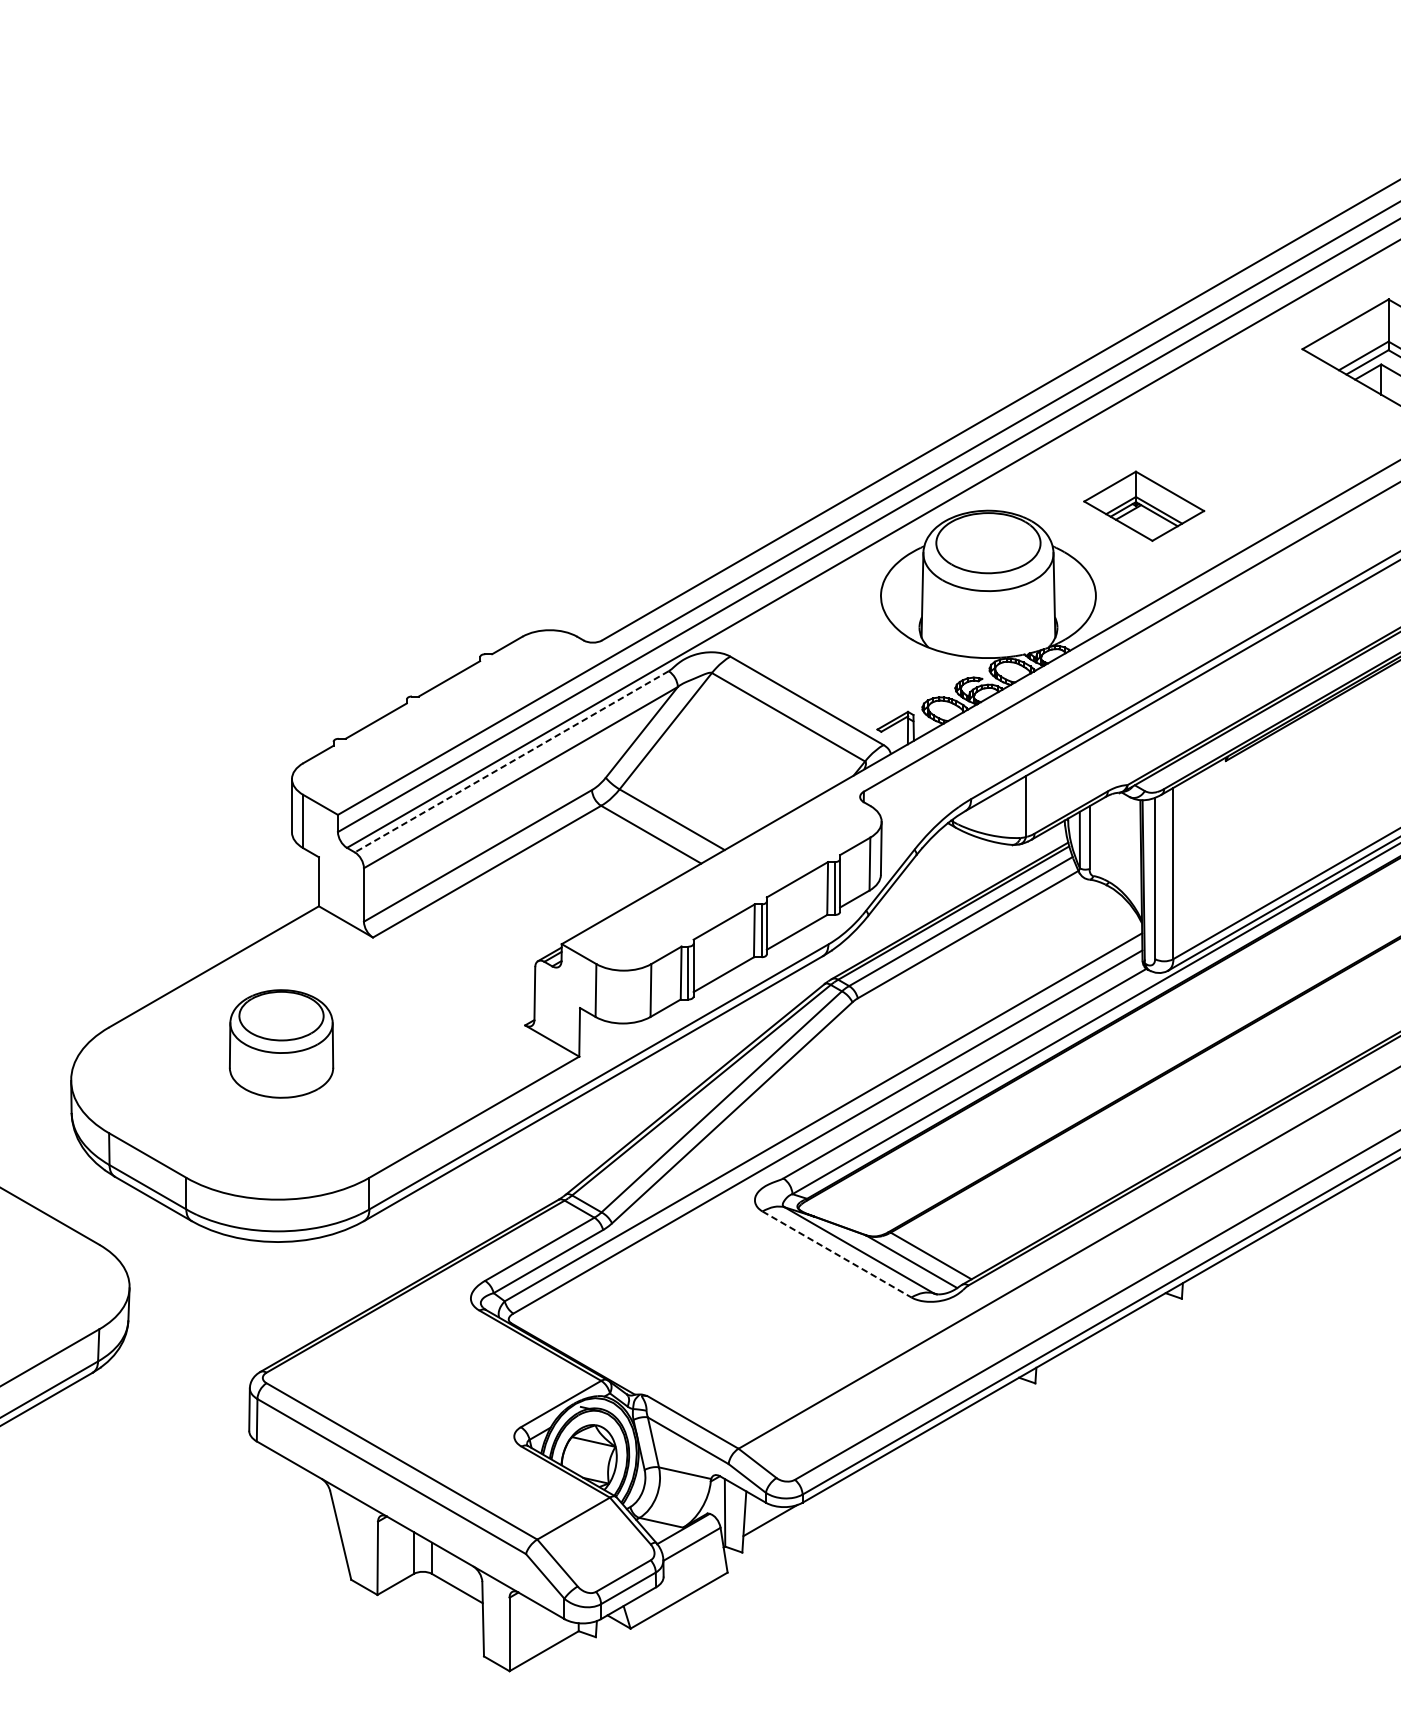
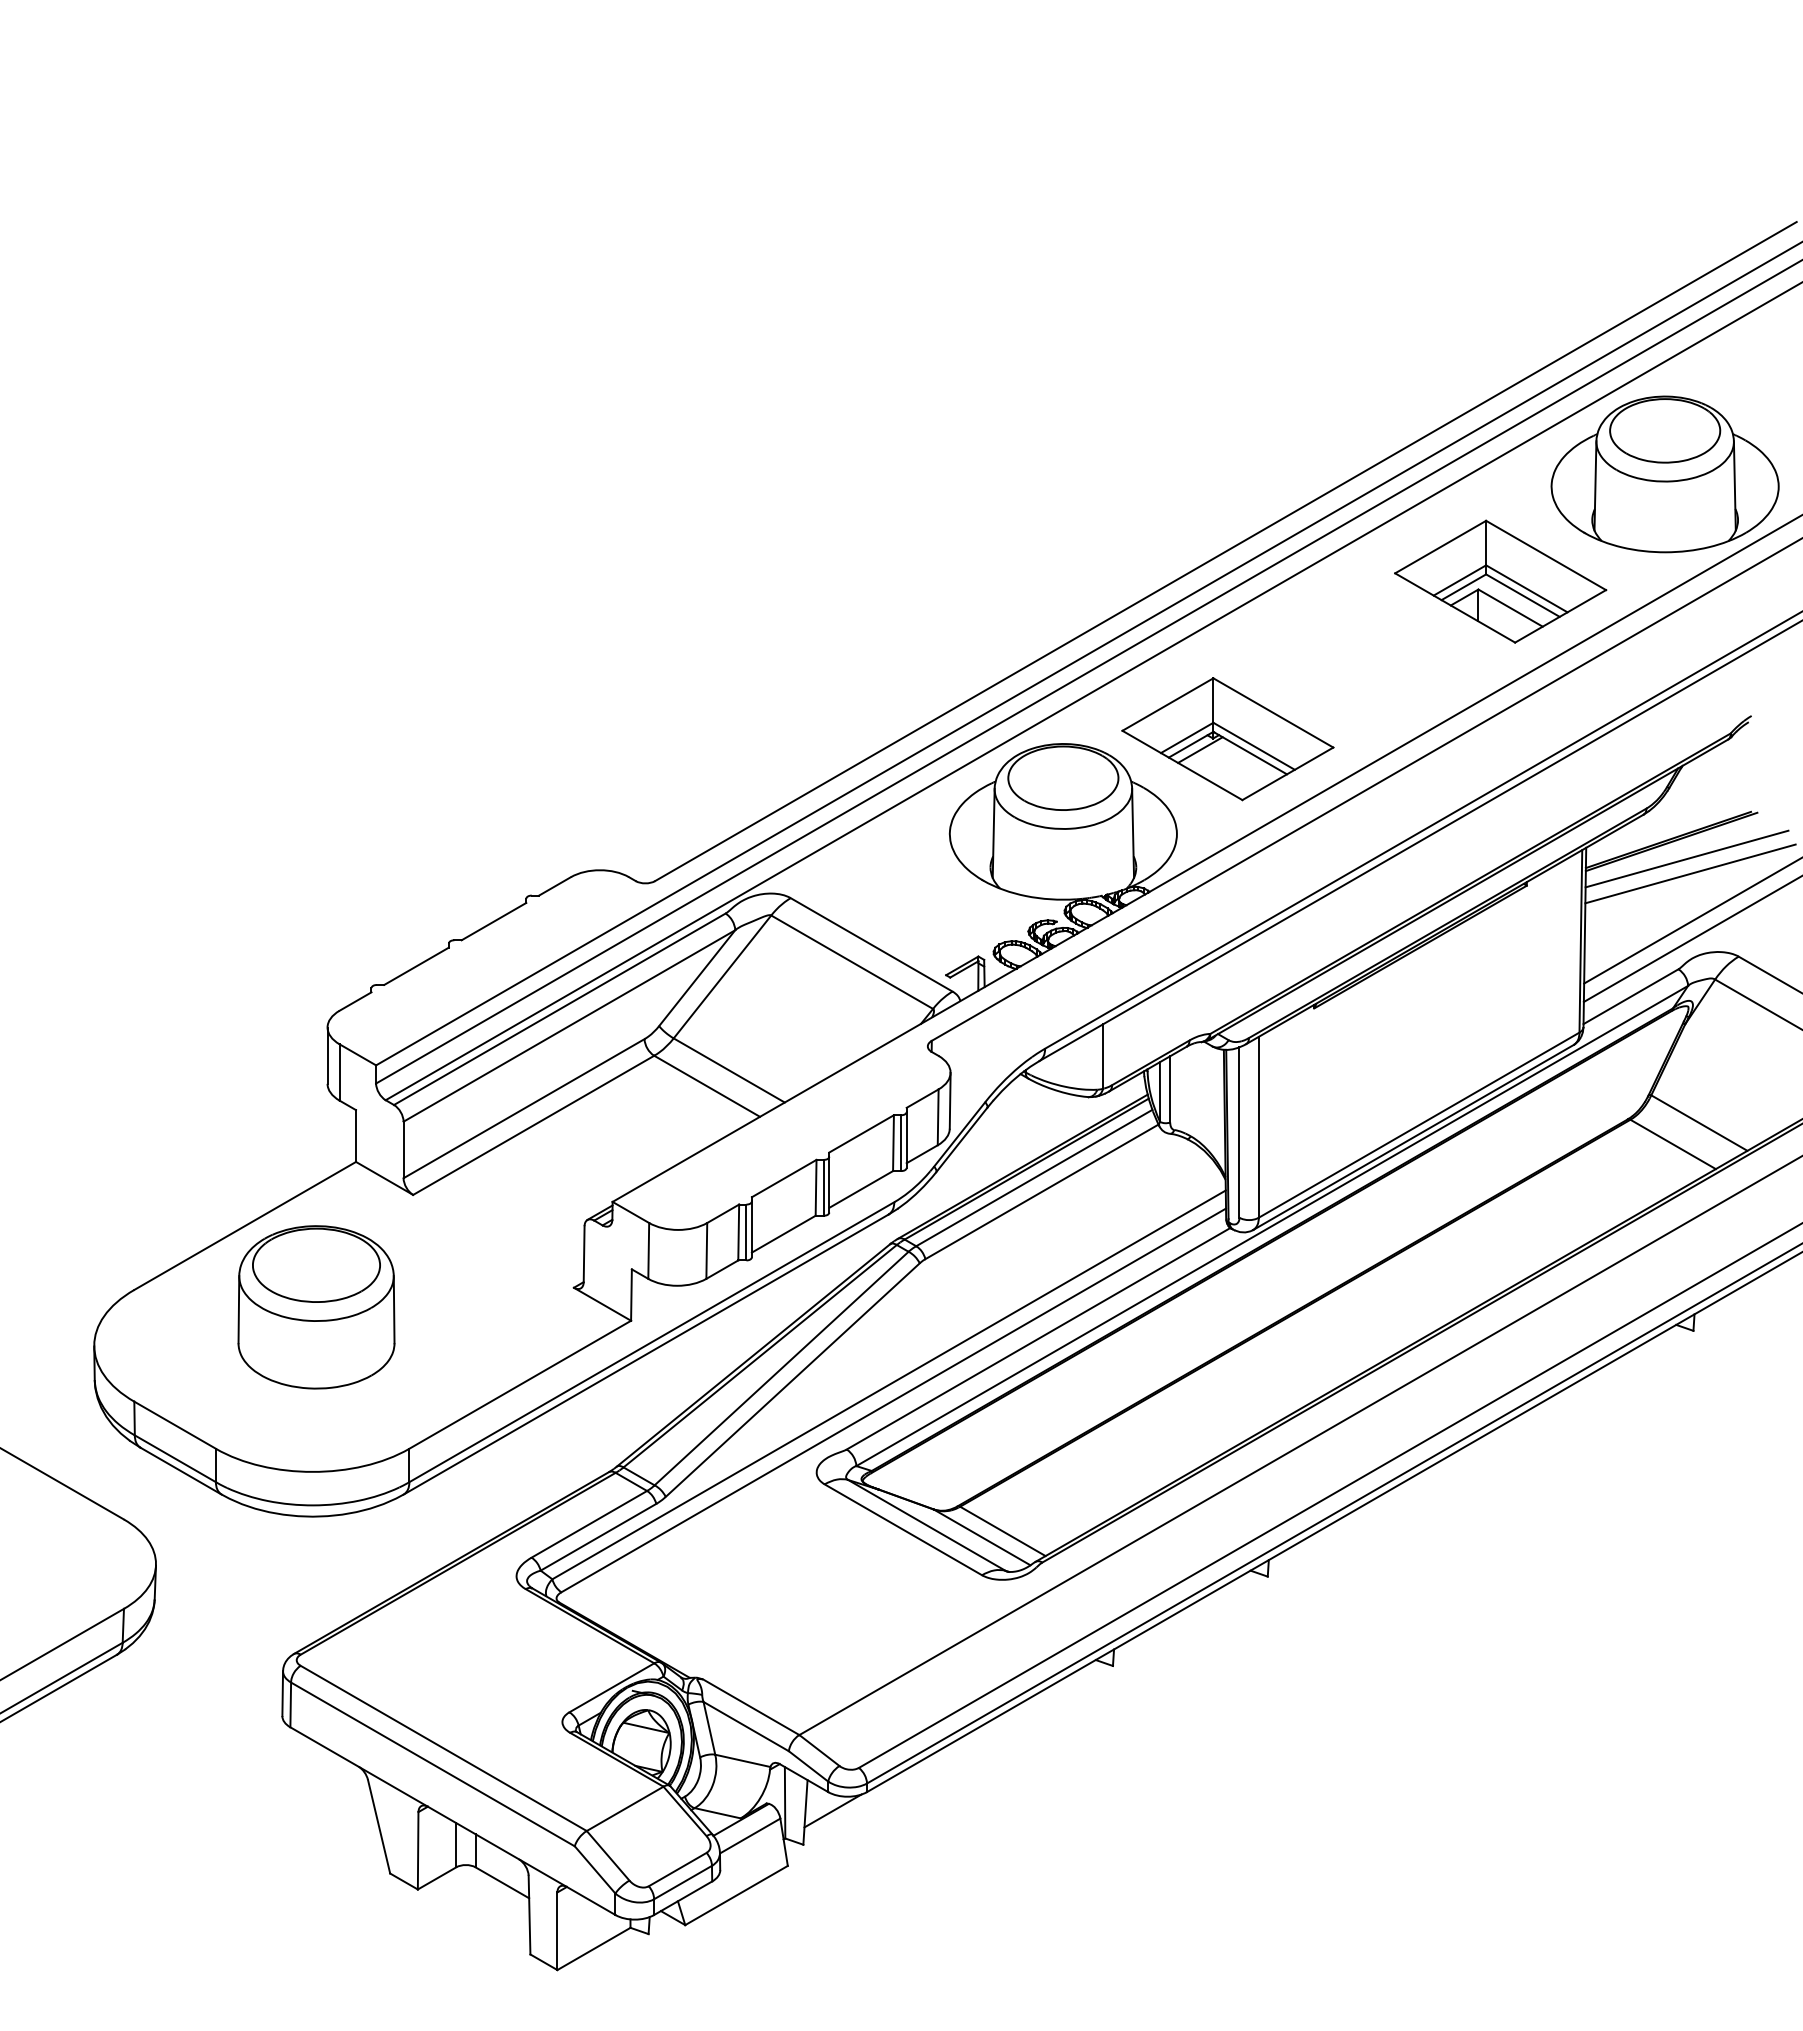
part: (1143, 506) -> (1227, 739), size x1.67
line: (511, 762) -> (559, 1009), dashed -> solid
part: (281, 1044) -> (316, 1307), size x1.43
line: (837, 1254) -> (903, 1529), dashed -> solid

